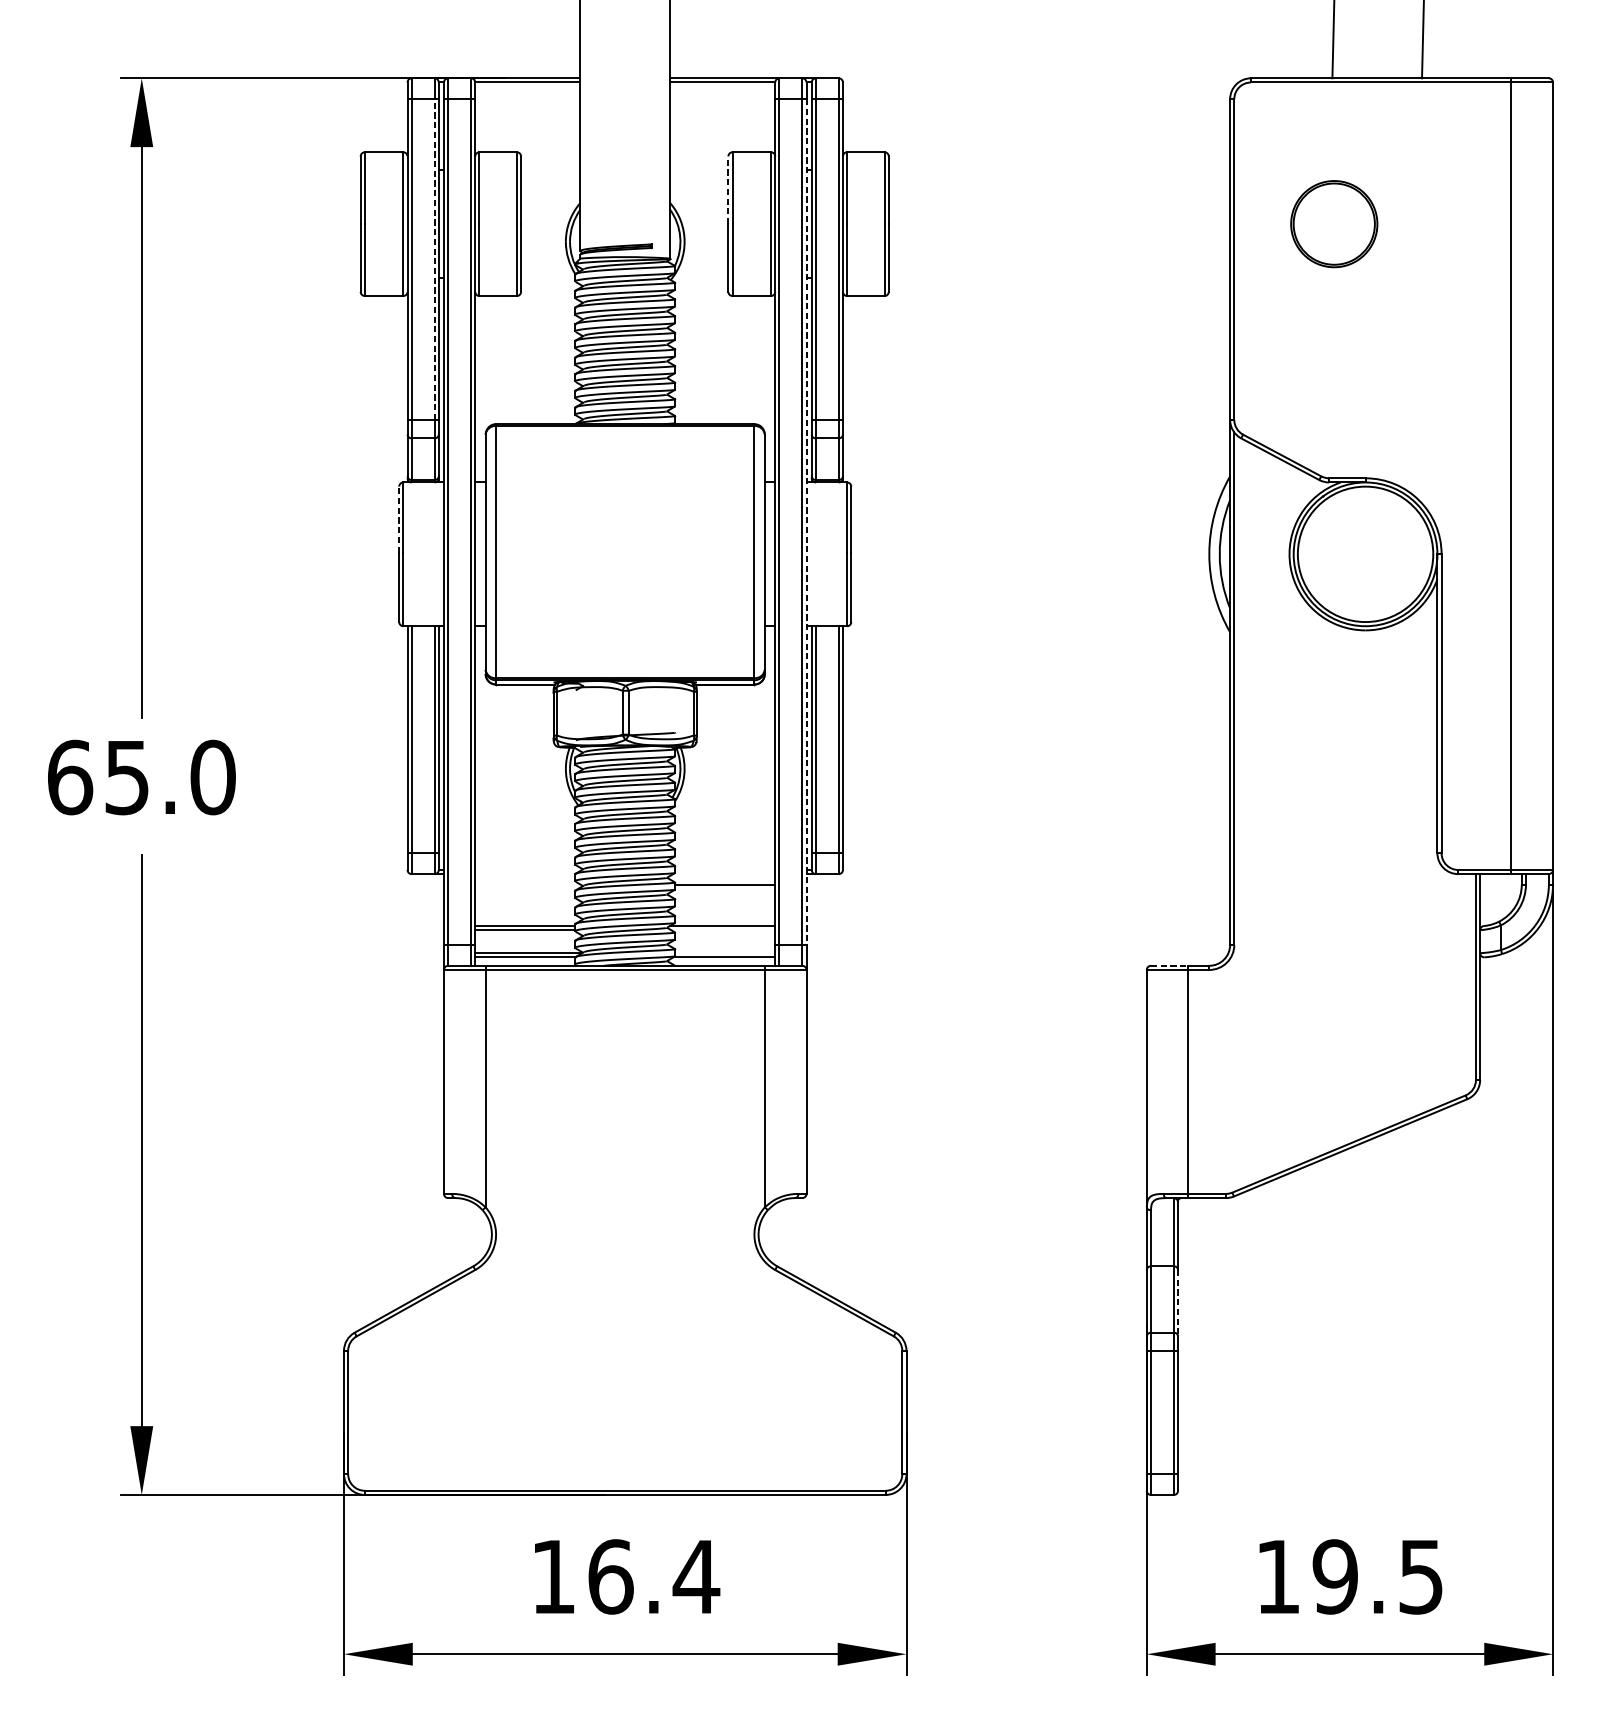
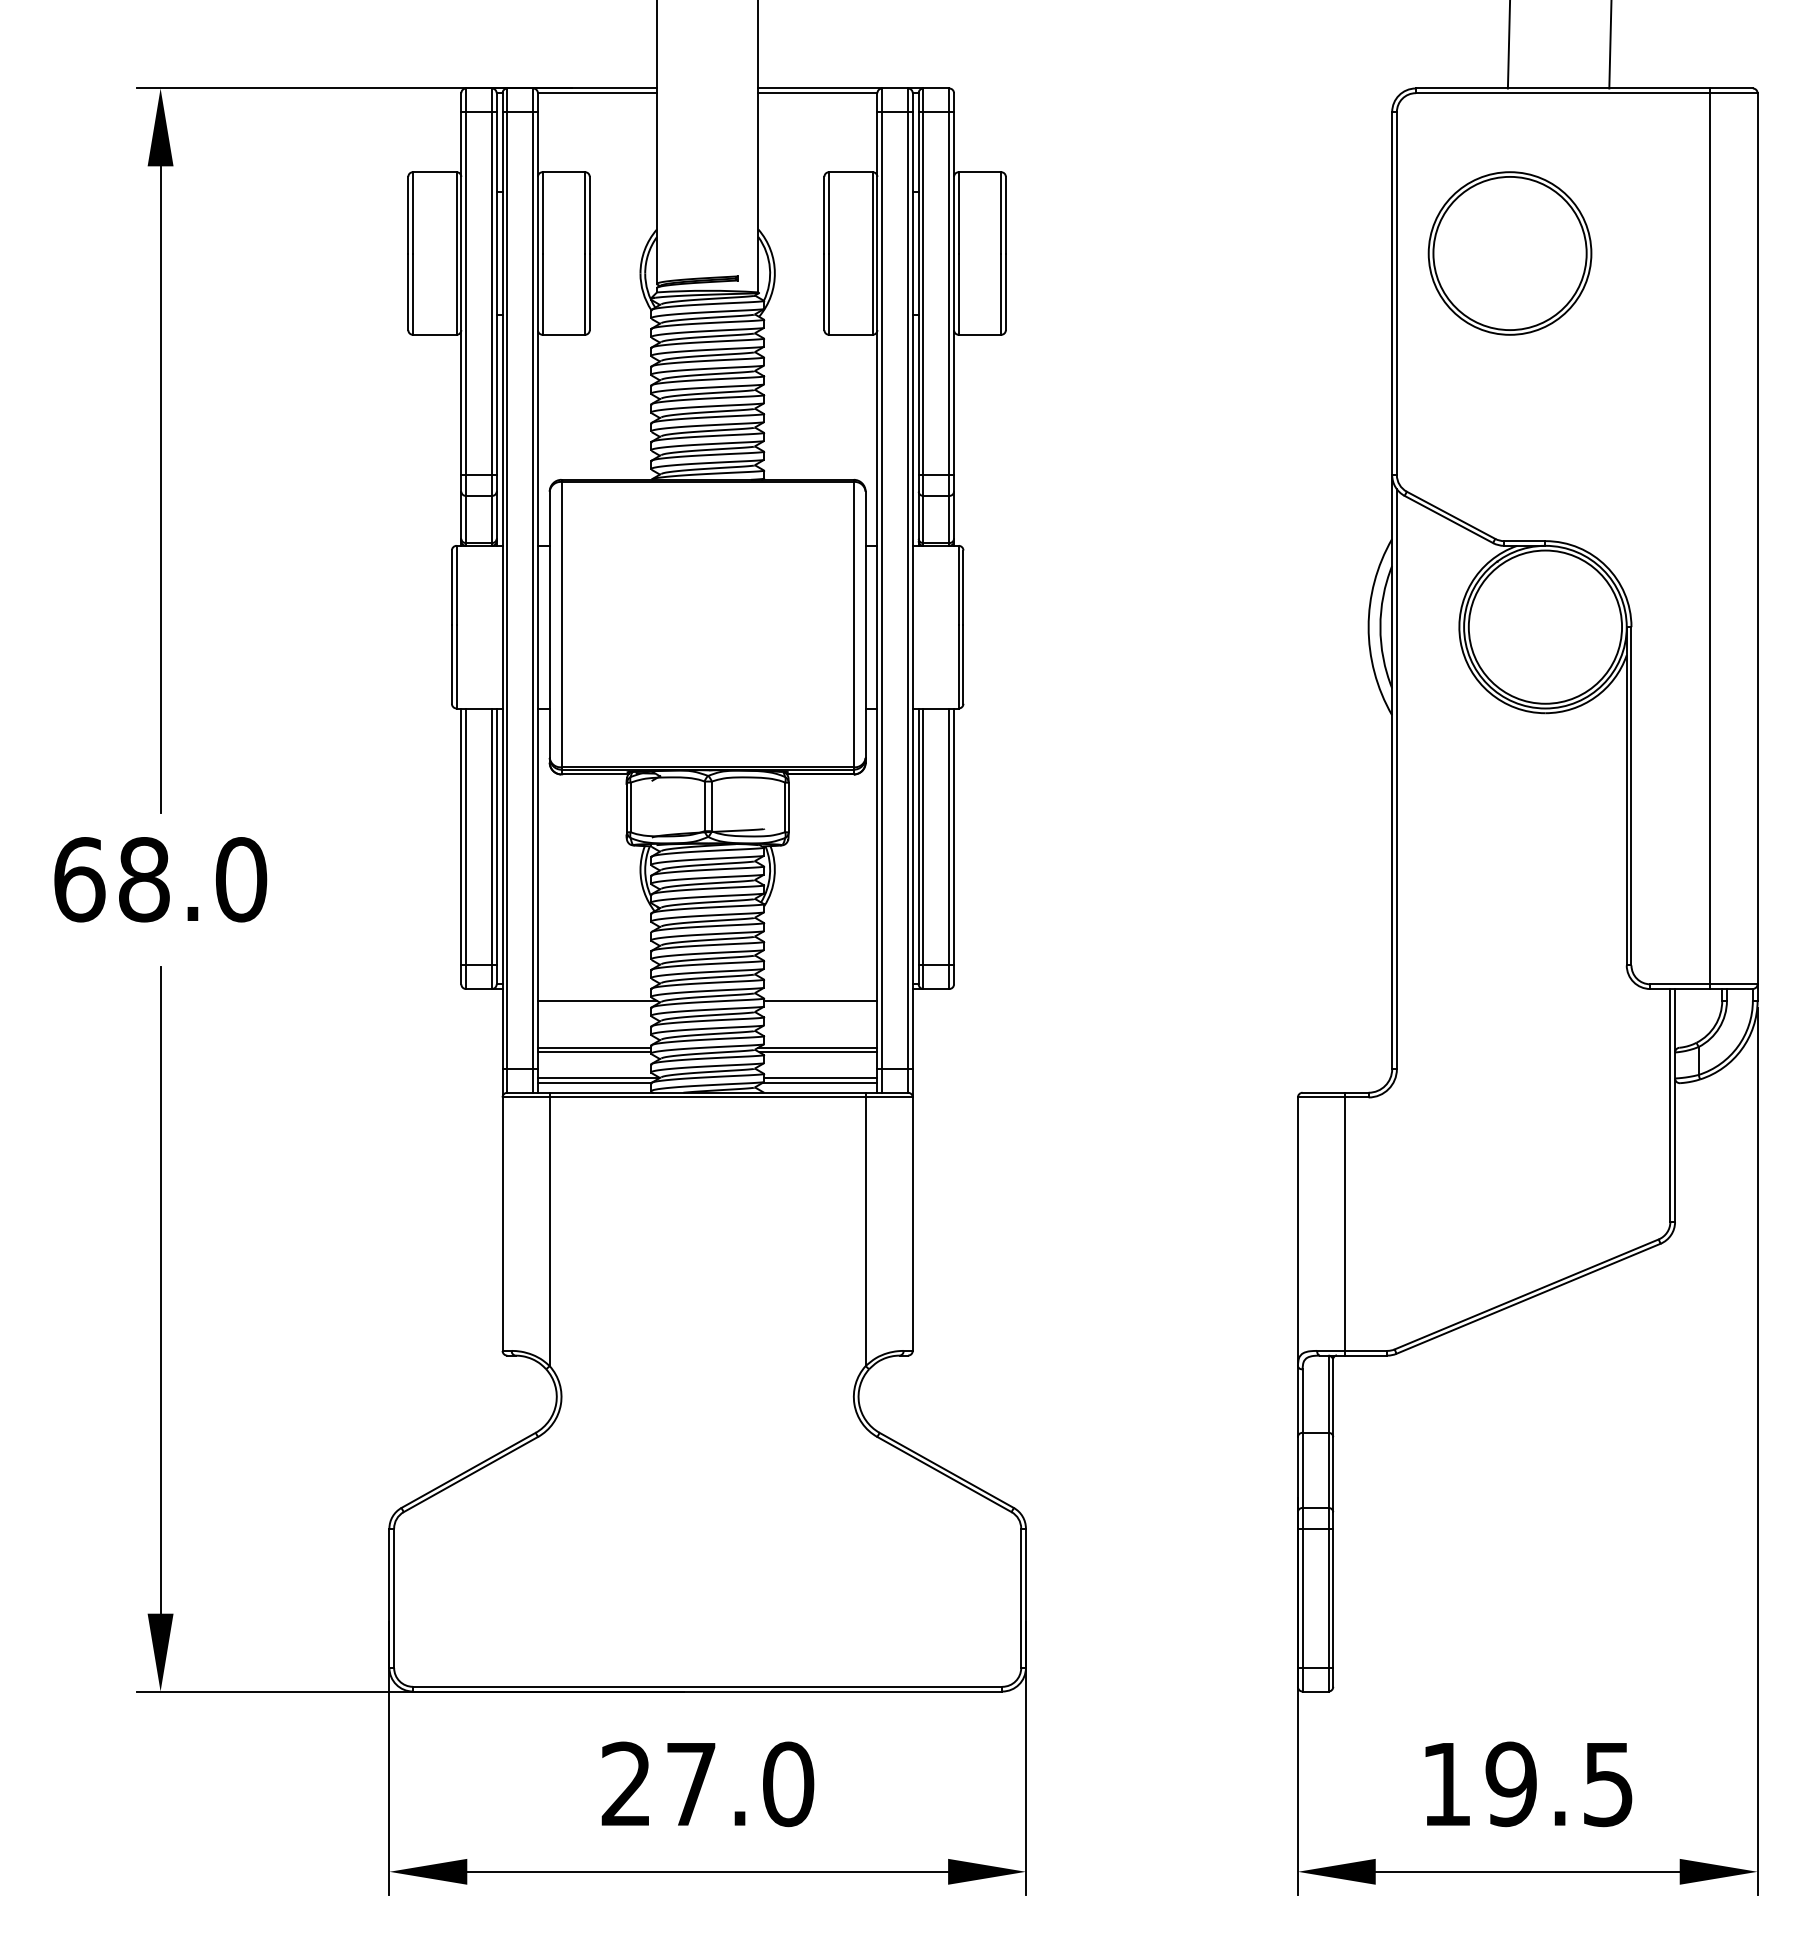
line: (728, 189) -> (824, 214), dashed -> solid
part: (1333, 224) -> (1509, 253), size x1.67
line: (434, 259) -> (491, 293), dashed -> solid
line: (398, 519) -> (451, 587), dashed -> solid
line: (806, 521) -> (912, 590), dashed -> solid
text: (127, 777) -> (144, 879), 65.0 -> 68.0
line: (527, 884) -> (597, 1000), added
line: (723, 930) -> (818, 1052), added
line: (724, 953) -> (820, 1078), added
line: (1170, 965) -> (1324, 1092), dashed -> solid
line: (1178, 1303) -> (1333, 1474), dashed -> solid
text: (625, 1577) -> (708, 1784), 16.4 -> 27.0

